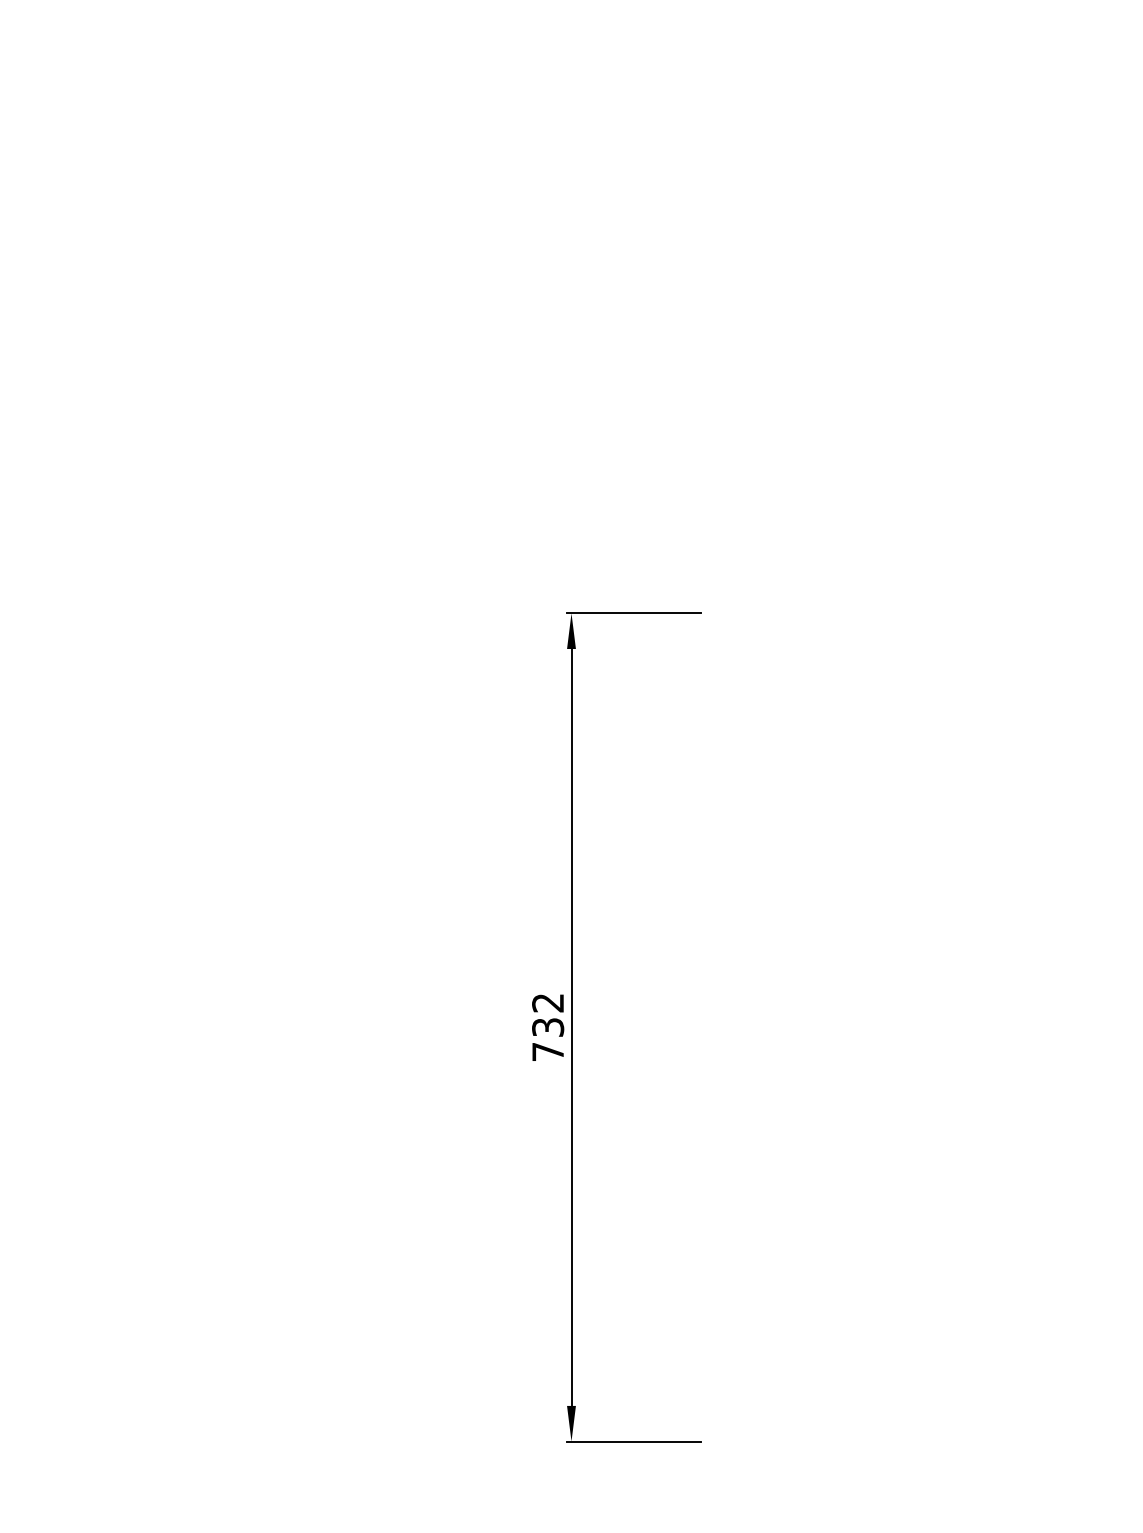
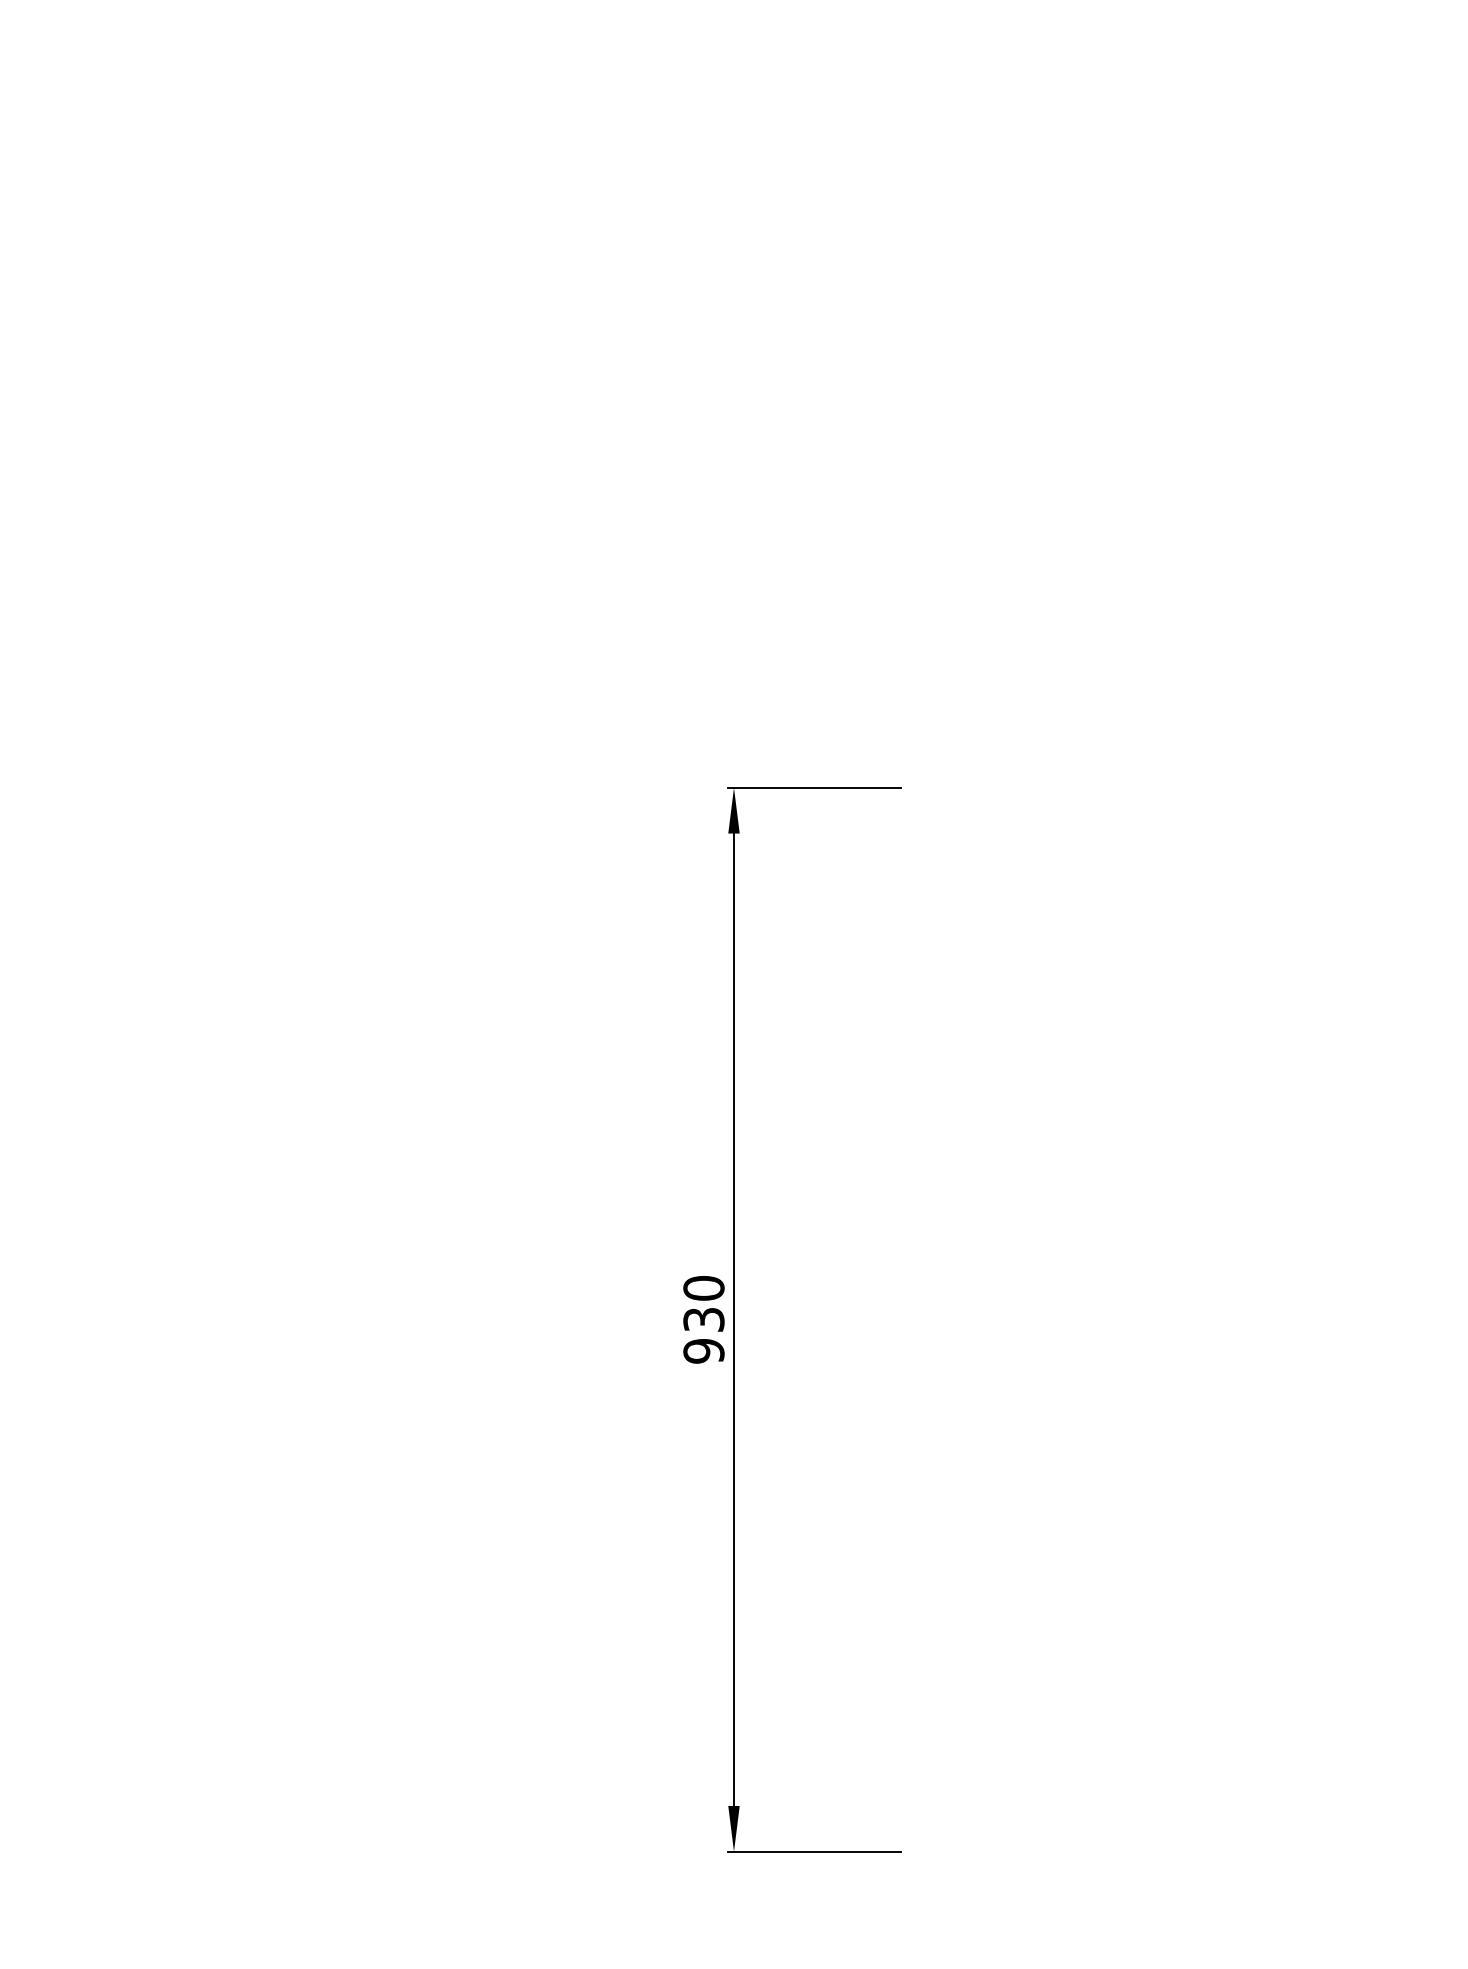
text: (547, 1027) -> (703, 1319), 732 -> 930

